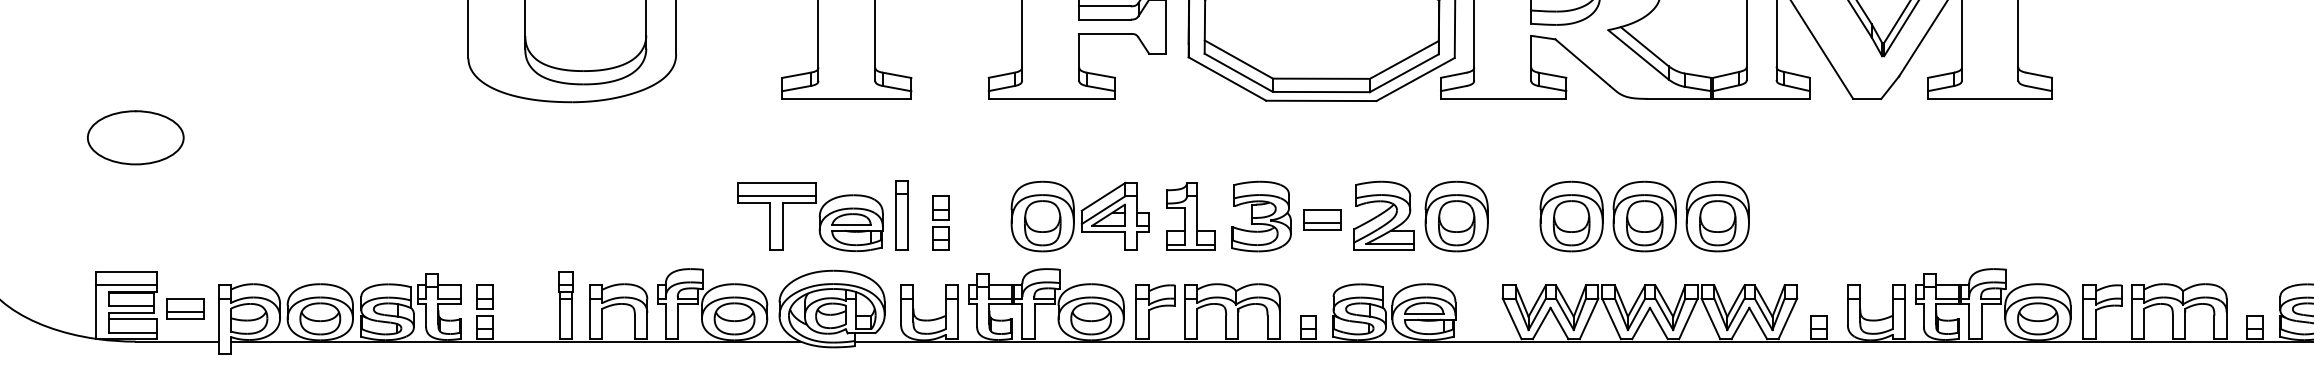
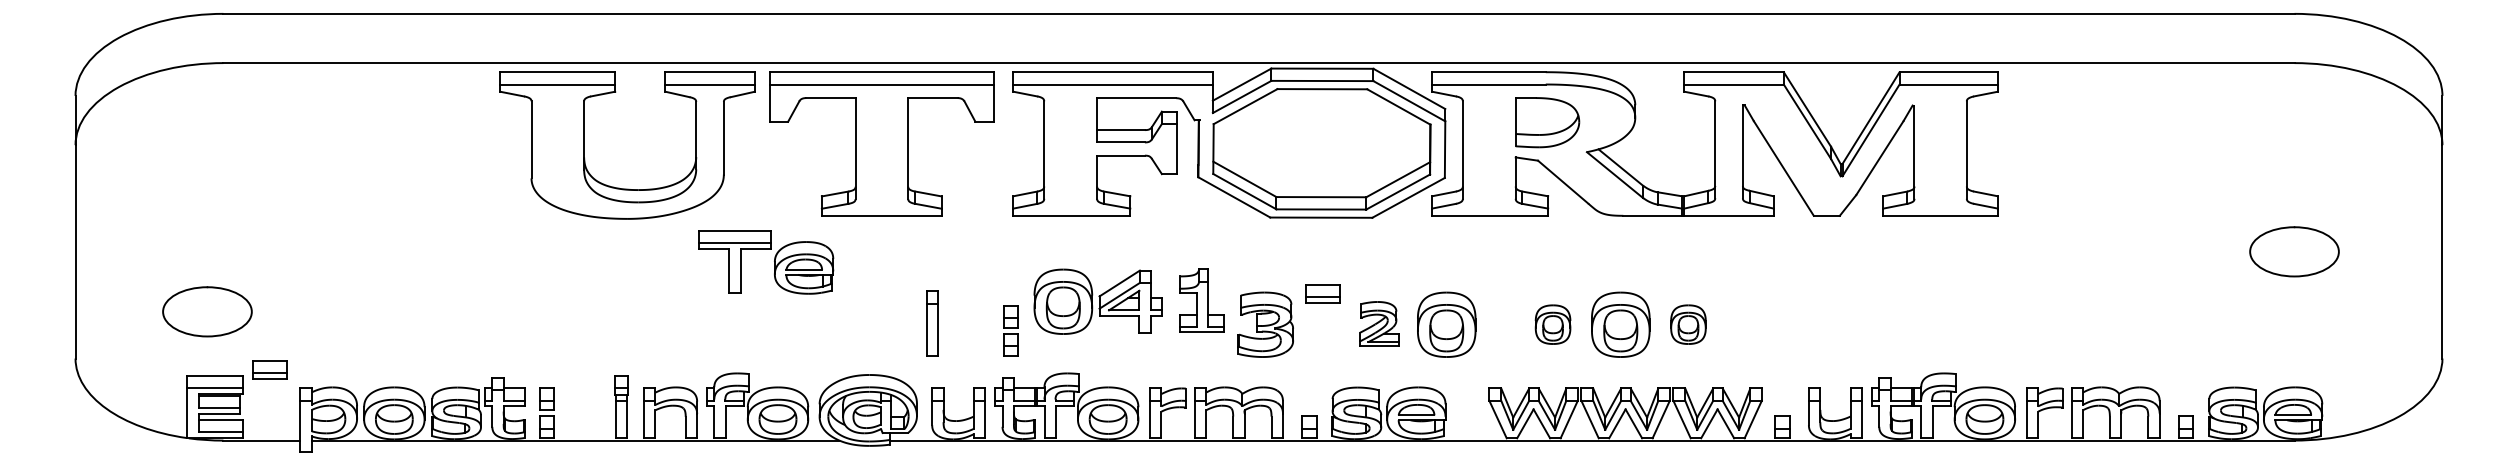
part: (135, 137) -> (207, 311), moved
part: (1384, 215) -> (1379, 323), size x0.7
part: (1079, 216) -> (1097, 301), moved
part: (1189, 216) -> (1201, 300), moved
part: (1571, 216) -> (1552, 324), size x0.6
part: (1717, 216) -> (1688, 324), size x0.6
part: (819, 217) -> (774, 262), moved
part: (1322, 219) -> (1322, 293), moved
part: (940, 222) -> (1010, 330), moved
part: (185, 308) -> (269, 369), moved

